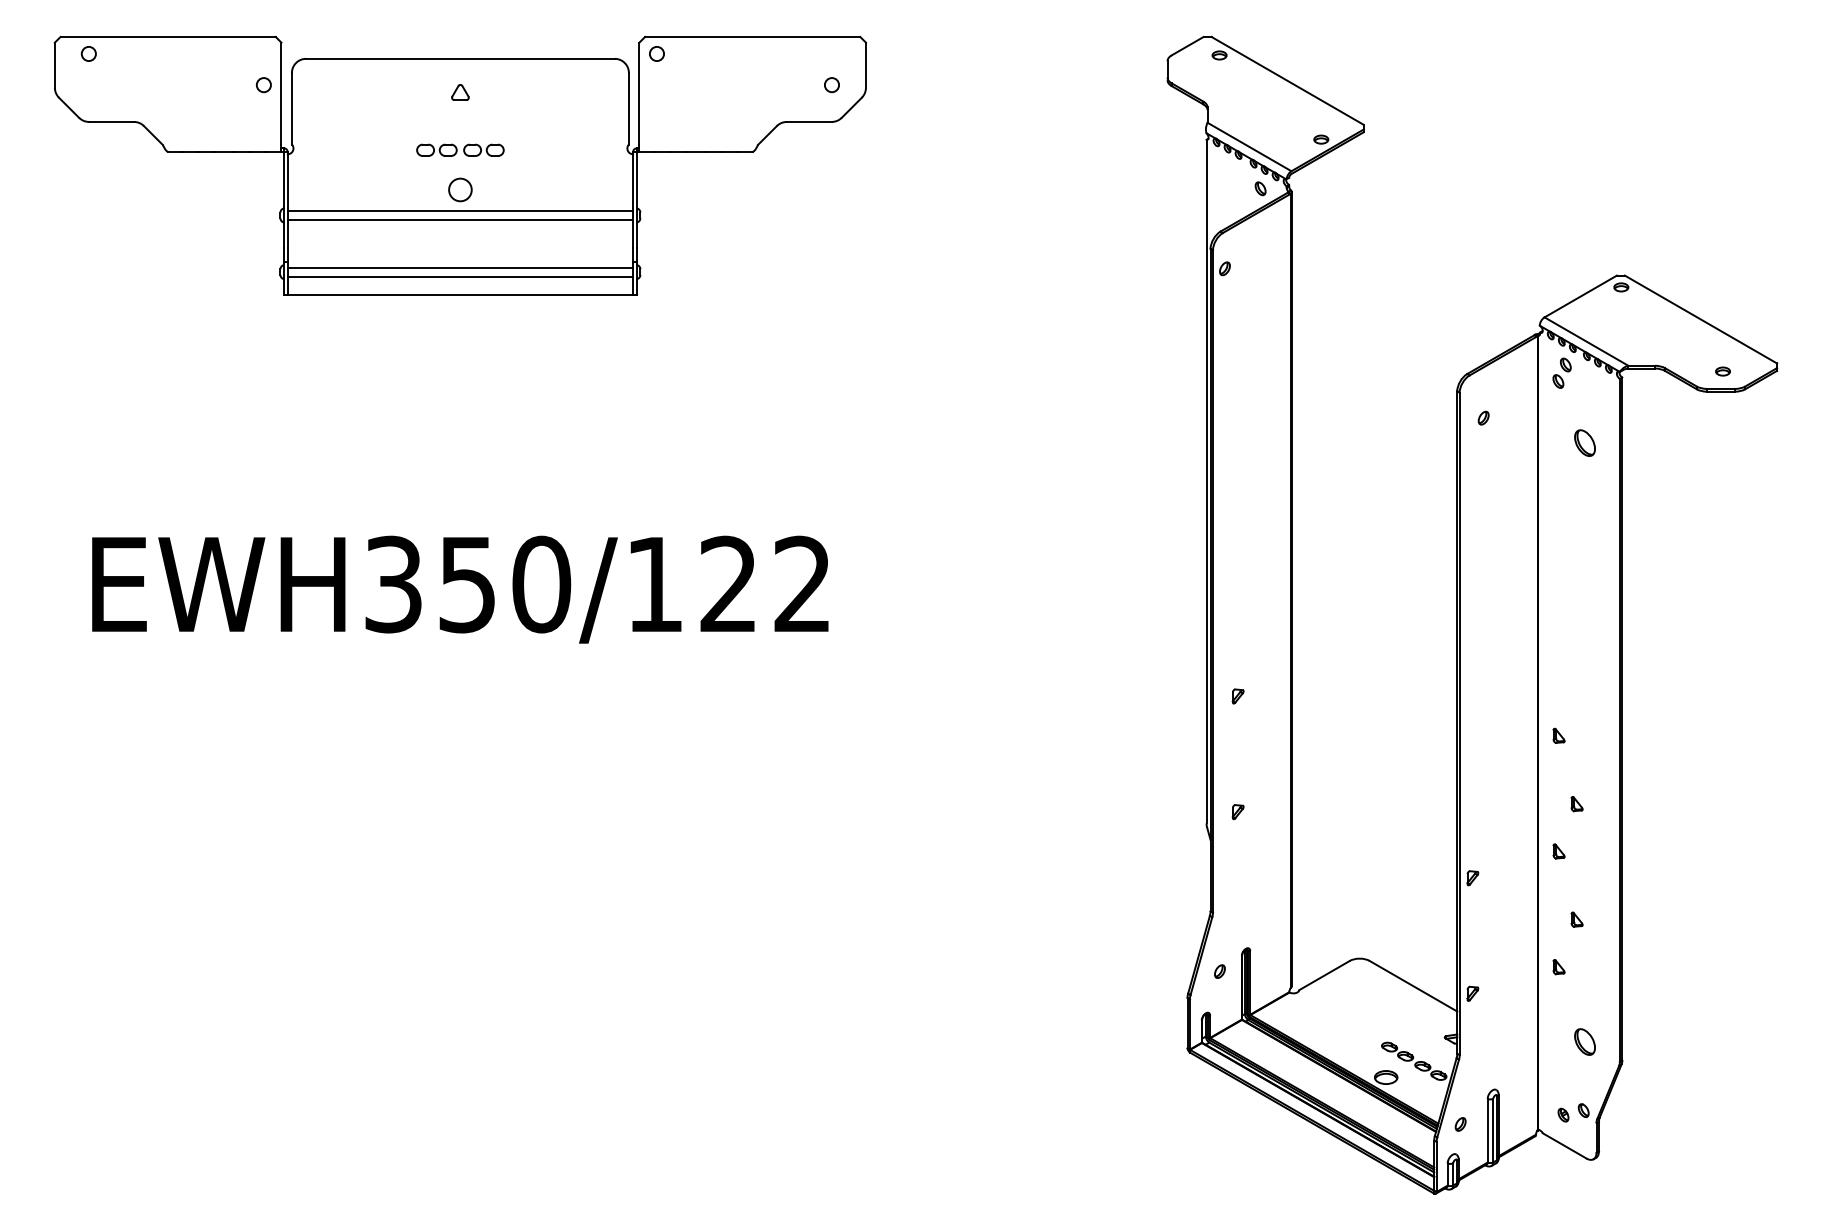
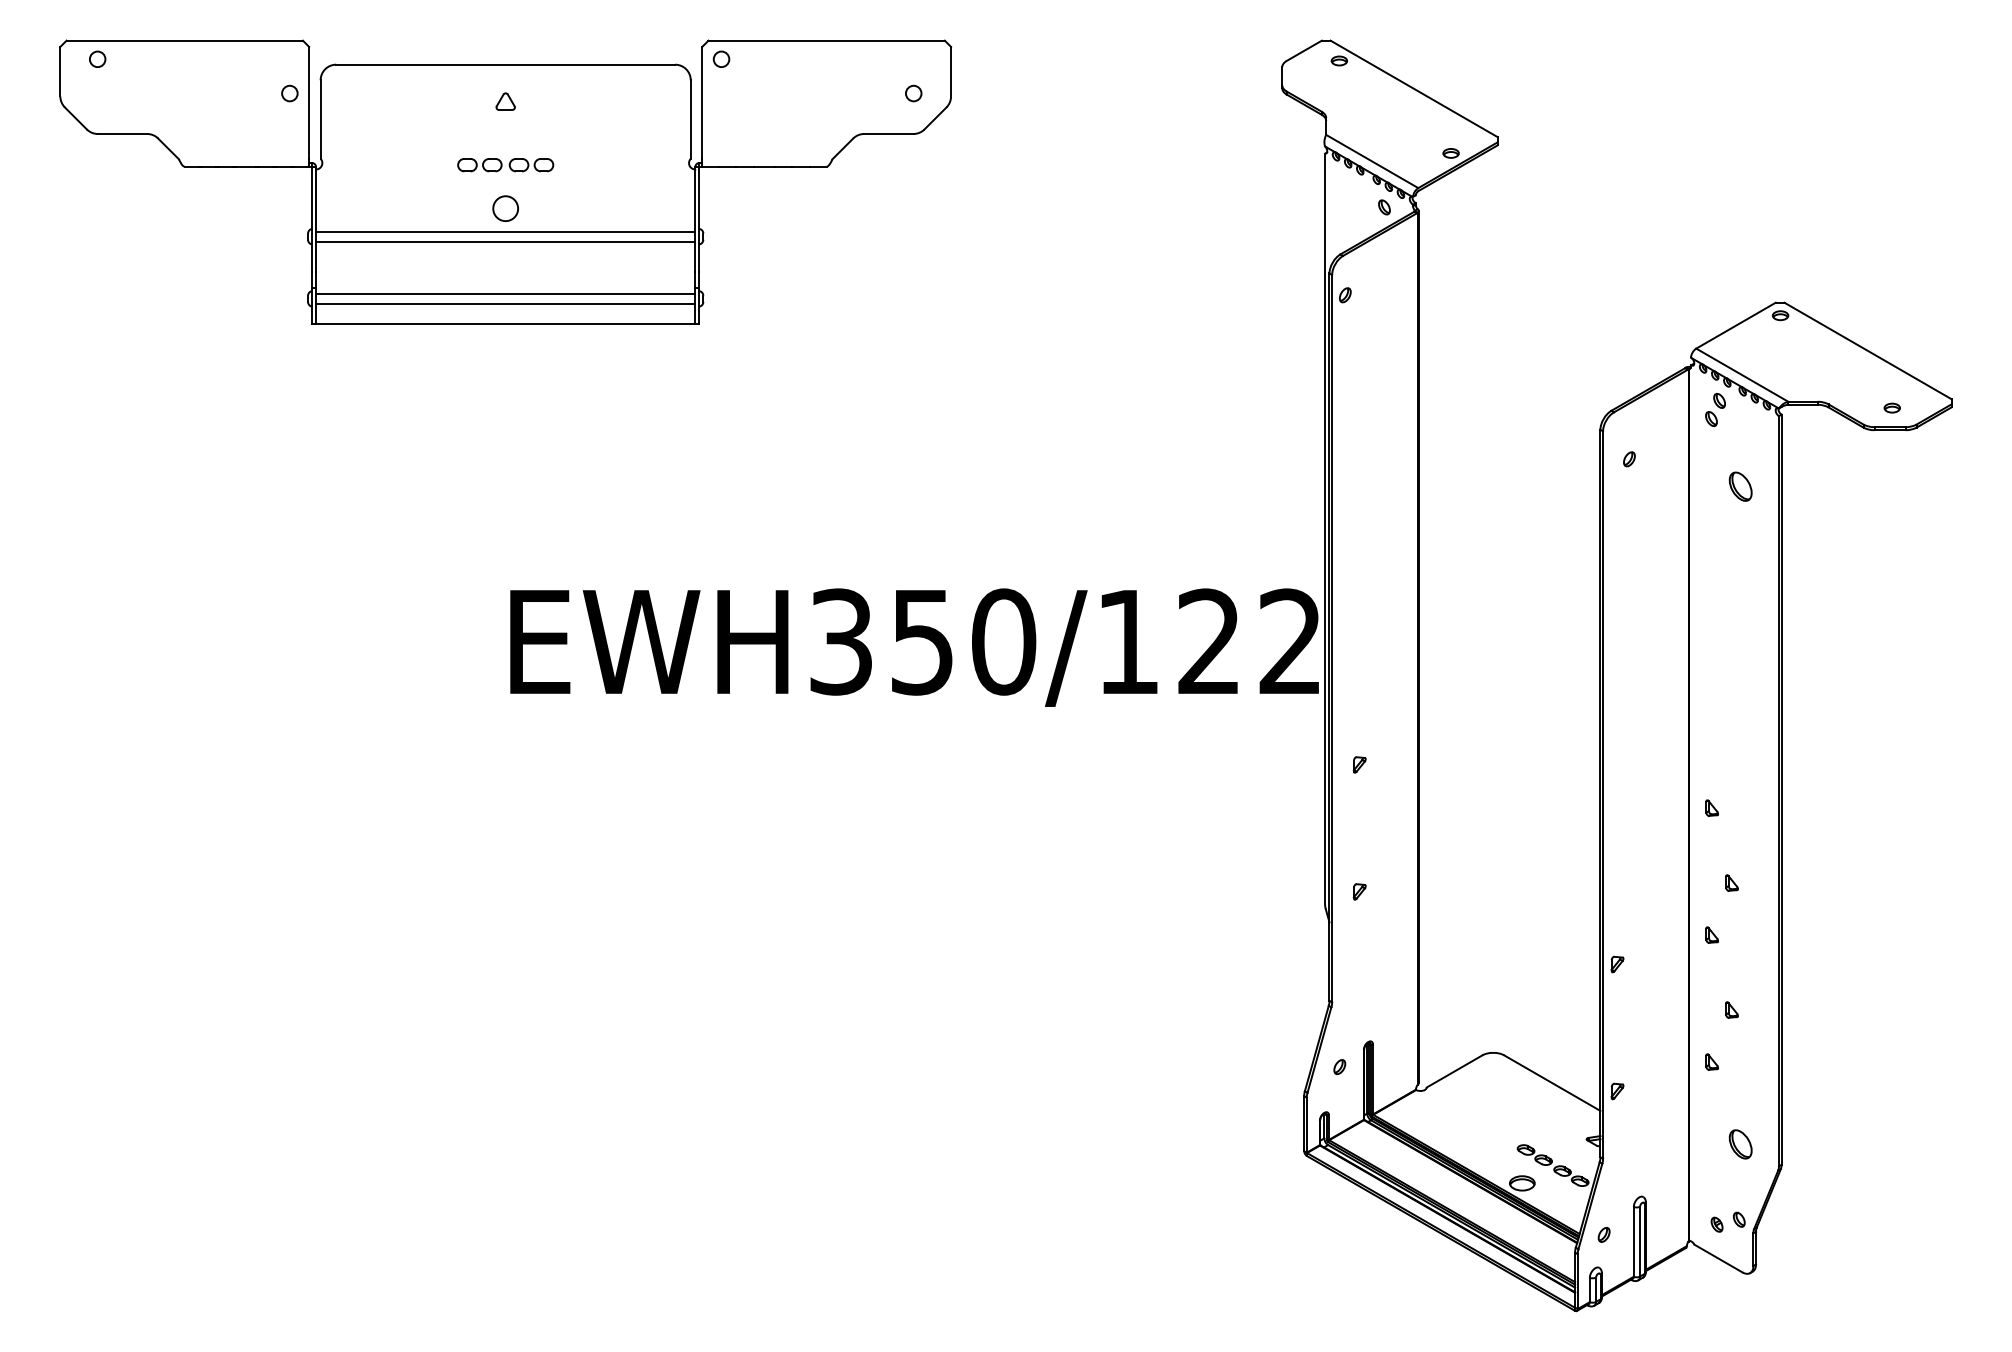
text: (460, 589) -> (914, 647), moved

